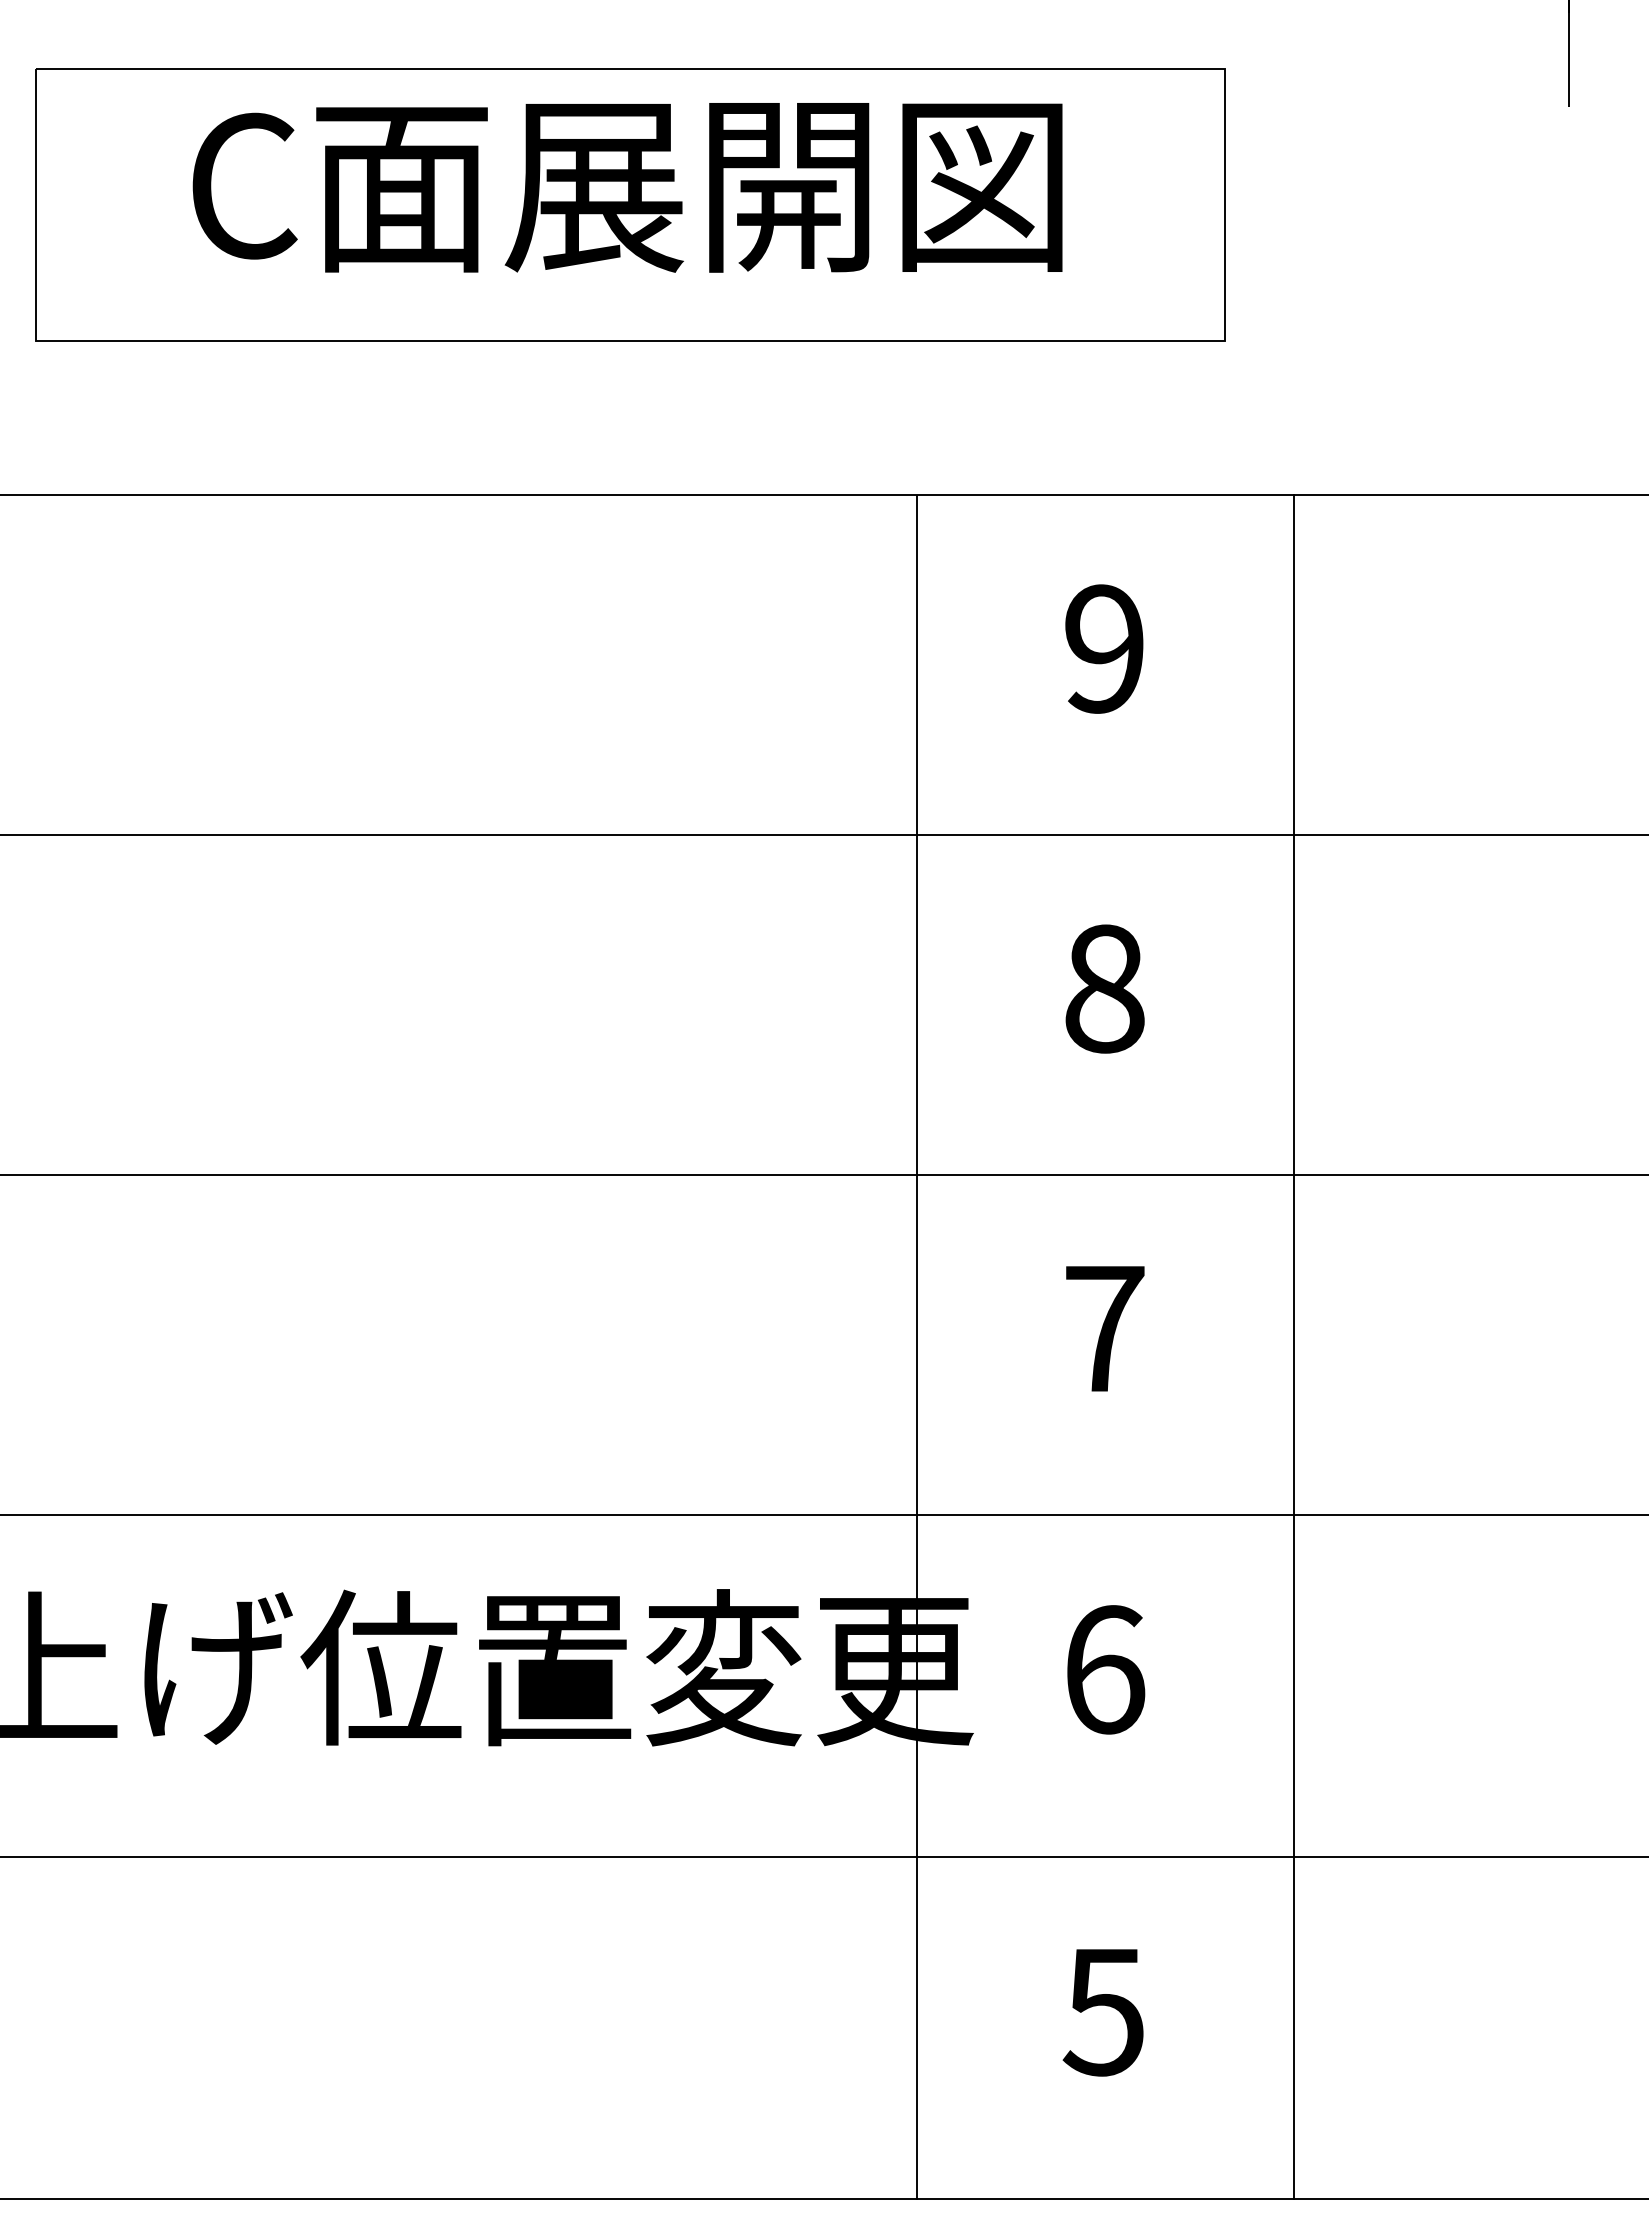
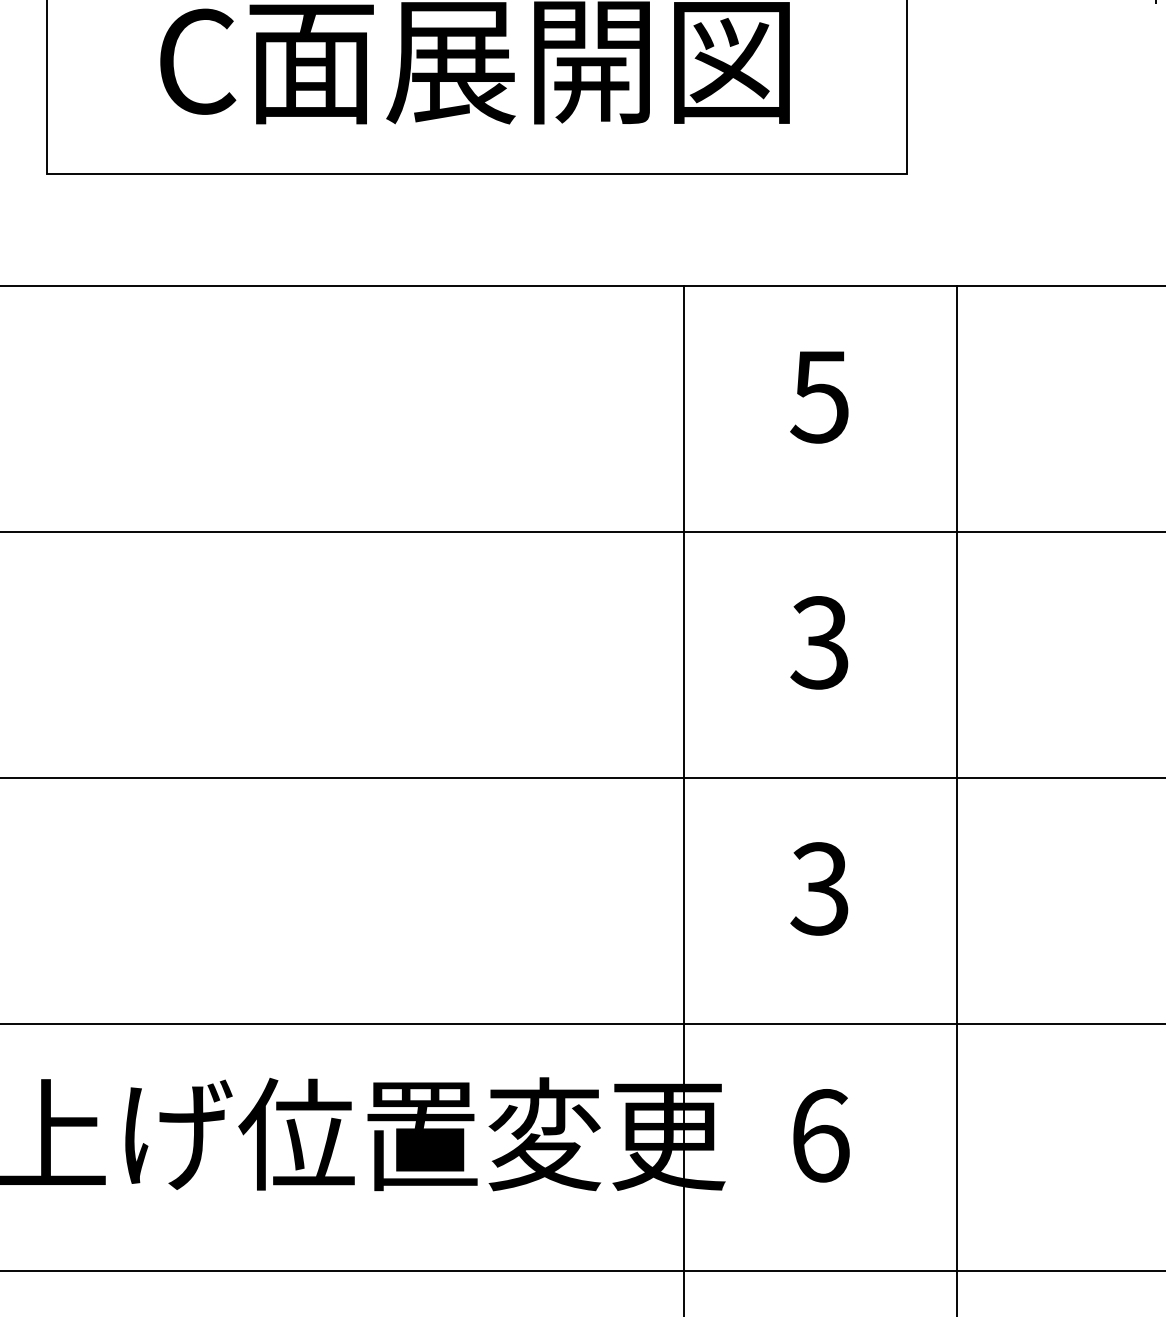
text: (1102, 648) -> (818, 396), 9 -> 5
text: (1103, 988) -> (819, 642), 8 -> 3
text: (1103, 1328) -> (819, 888), 7 -> 3

